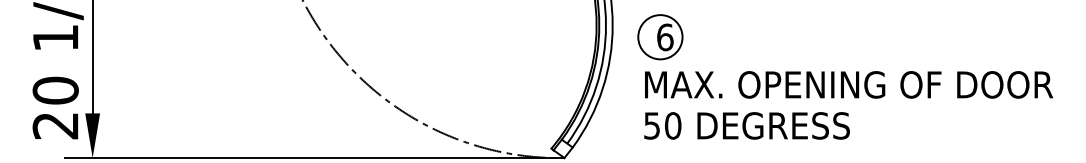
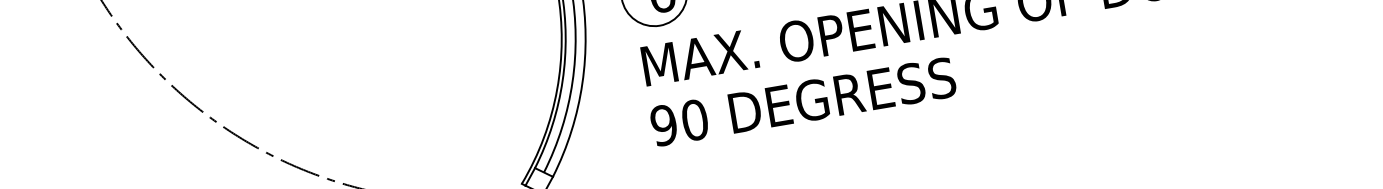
text: (651, 125) -> (663, 124), 50 -> 90

